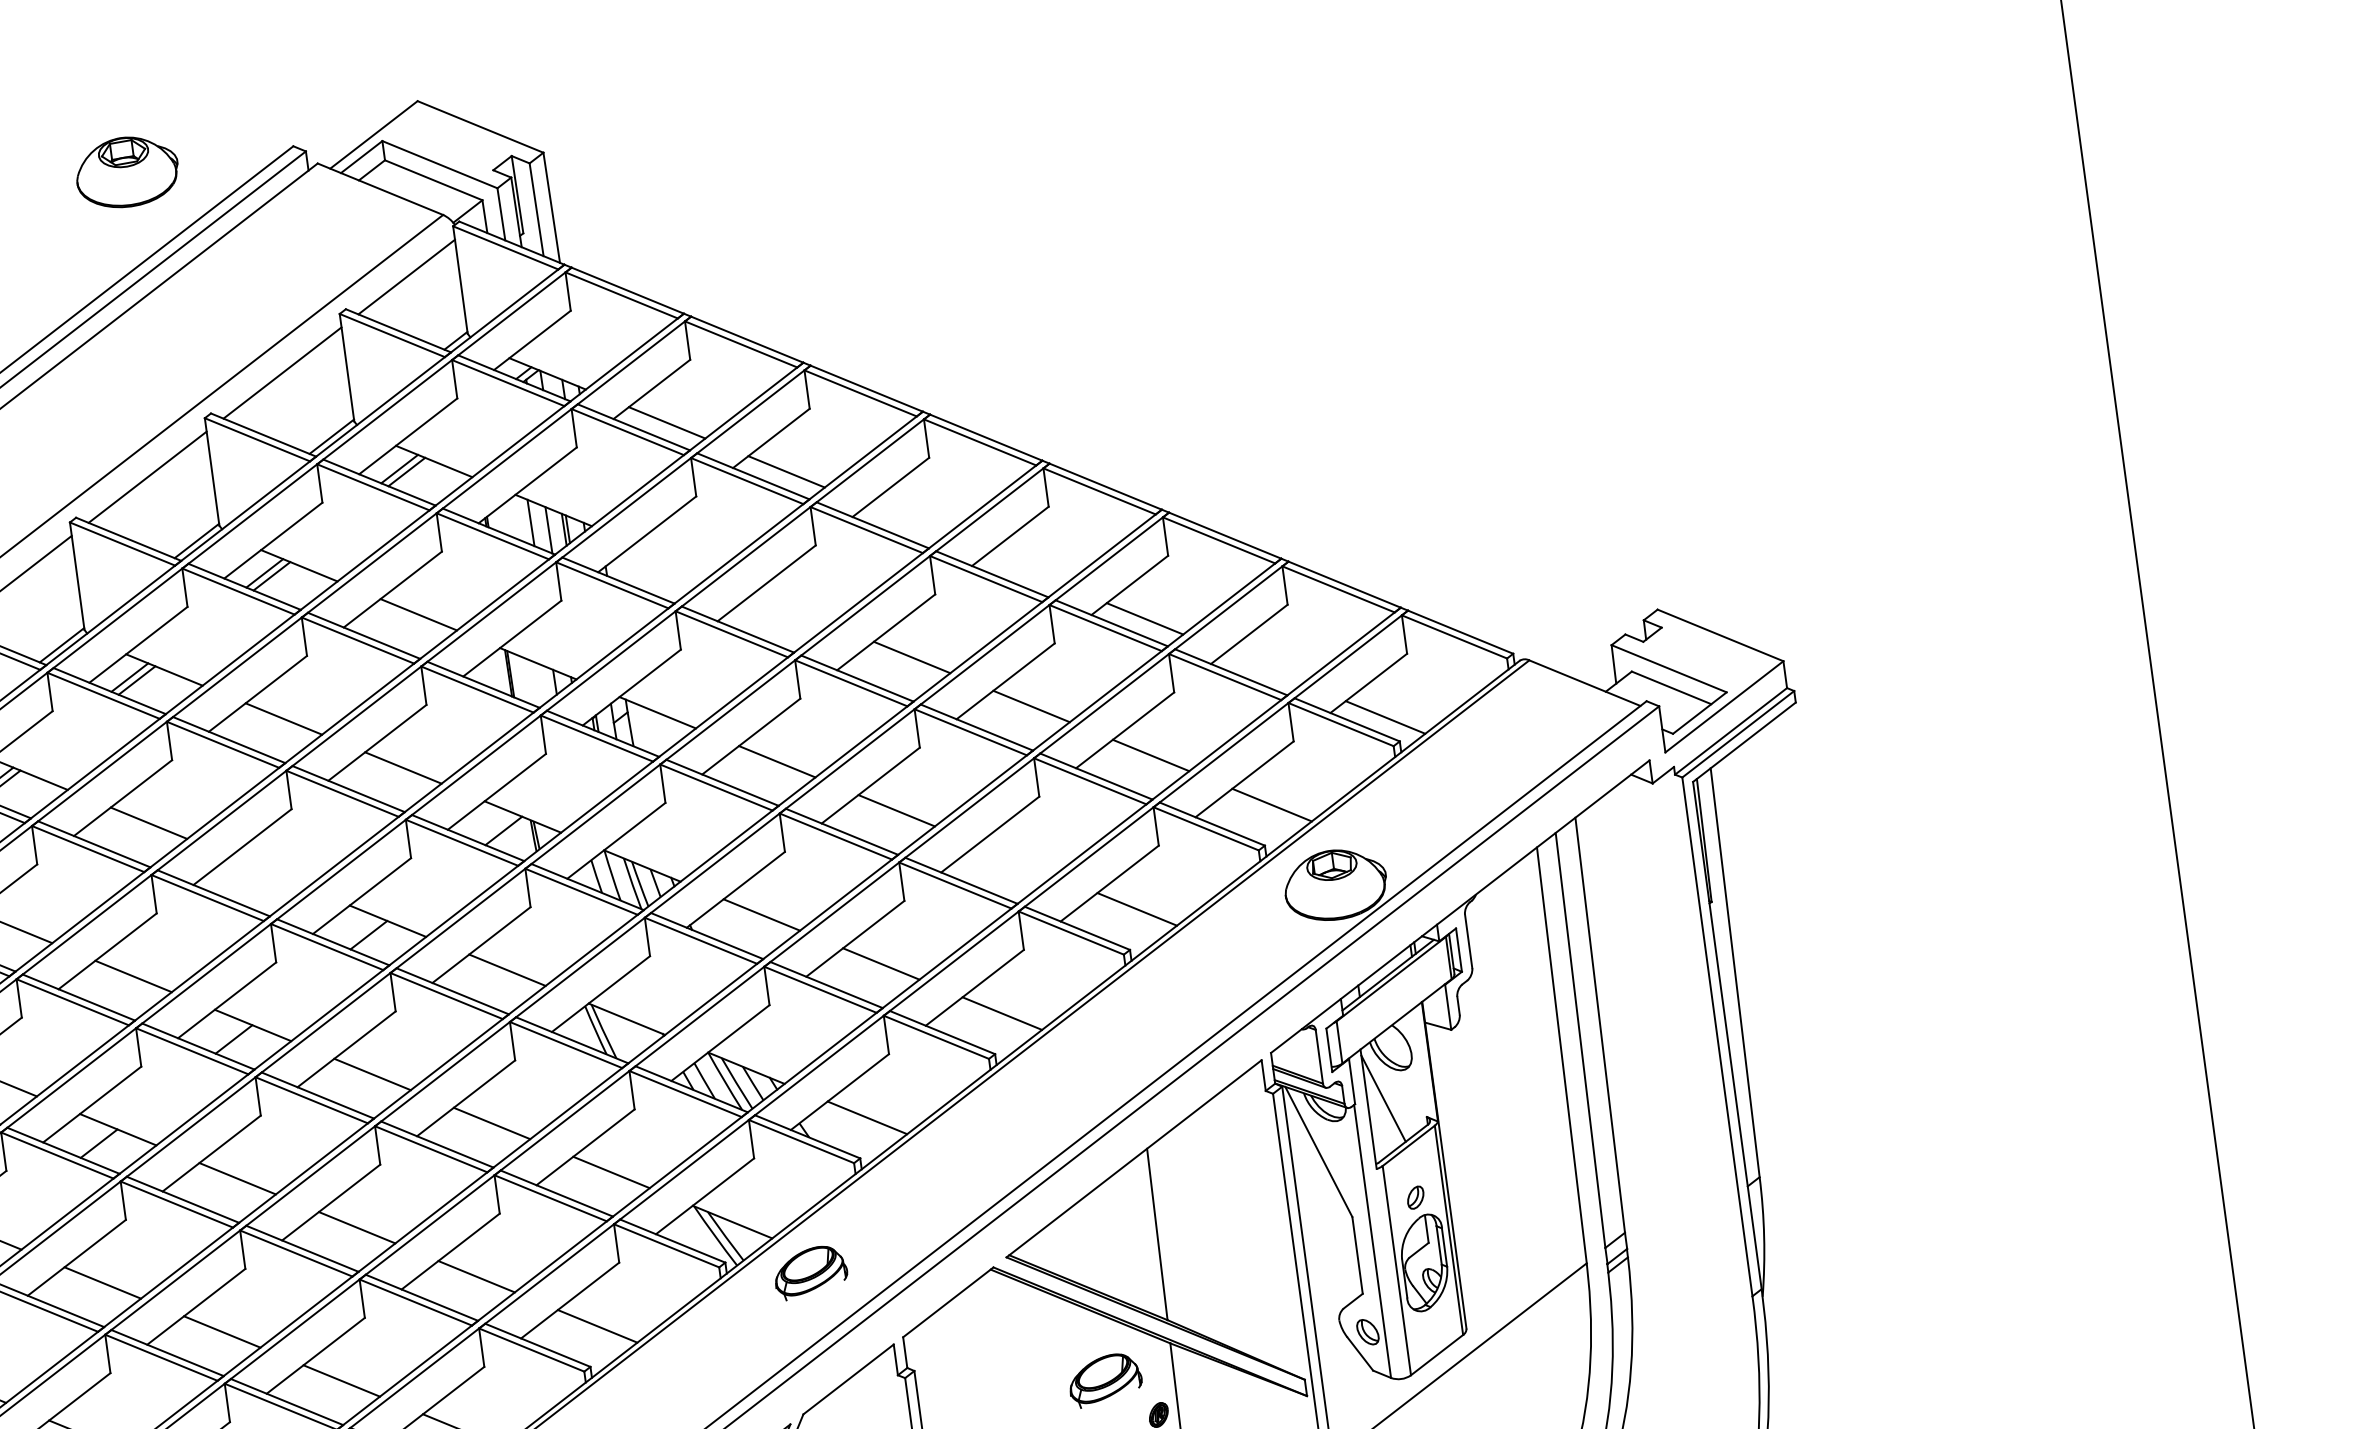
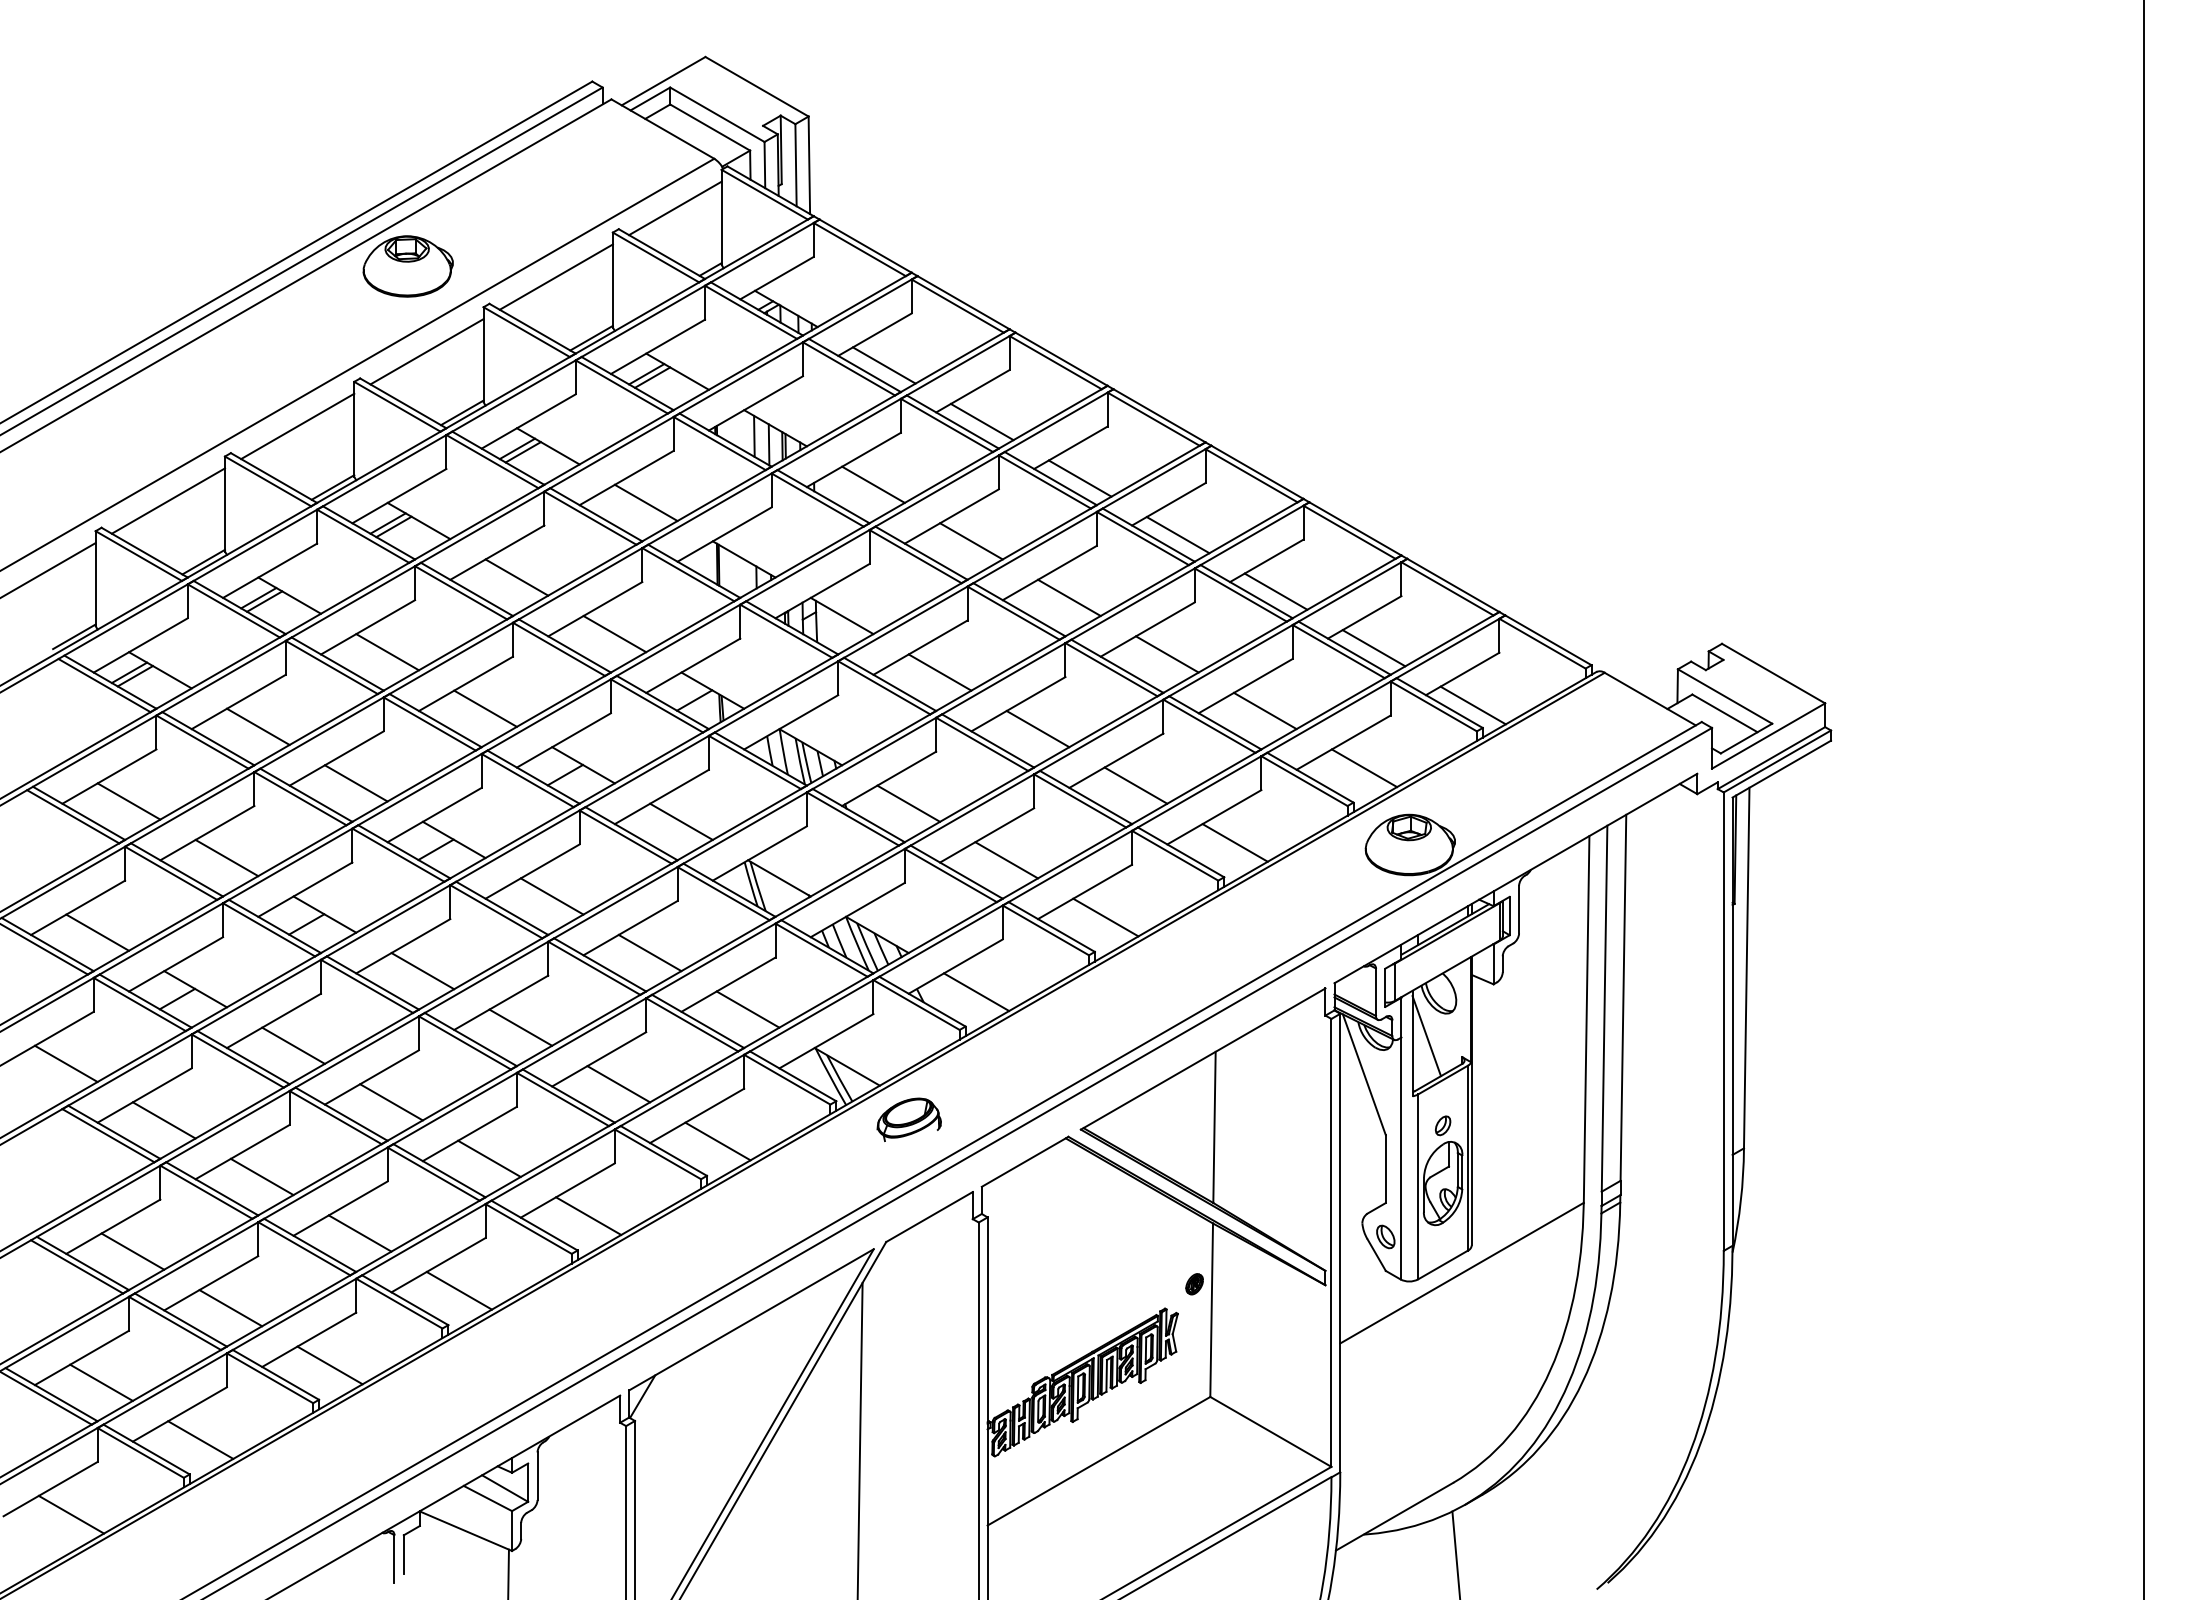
part: (126, 172) -> (407, 266), moved
line: (905, 520) -> (1079, 478), added
line: (673, 559) -> (873, 484), added
line: (1024, 570) -> (1177, 535), added
line: (792, 608) -> (971, 541), added
line: (1263, 668) -> (1373, 648), added
line: (1015, 859) -> (1135, 785), added
line: (268, 871) -> (485, 708), added
part: (1104, 1379) -> (1151, 1247), removed

